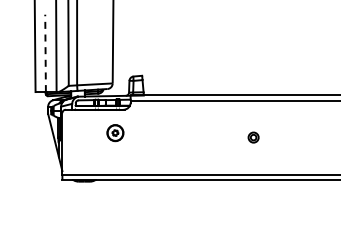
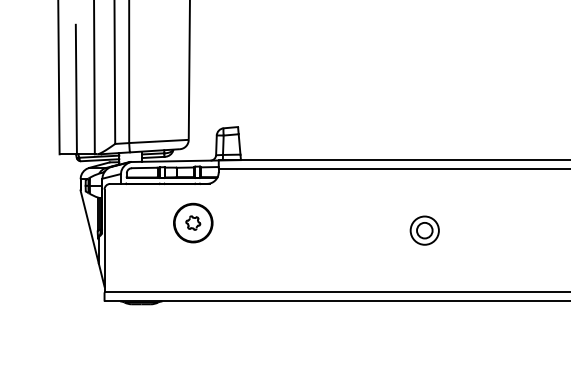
line: (45, 53) -> (76, 89), dashed -> solid
part: (115, 132) -> (193, 221), size x1.43
part: (253, 137) -> (424, 230), size x1.67

